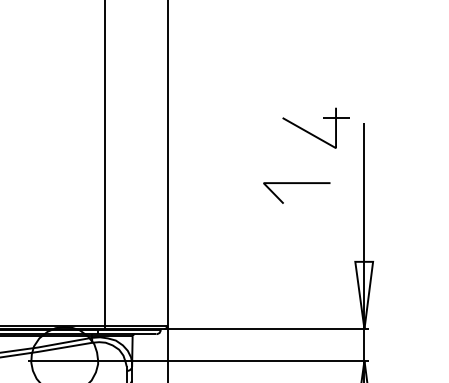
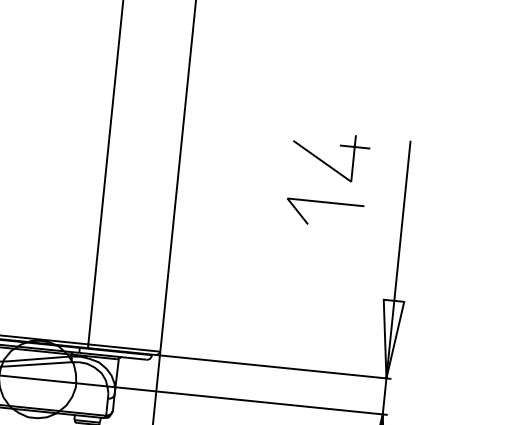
part: (312, 133) -> (325, 162), moved

